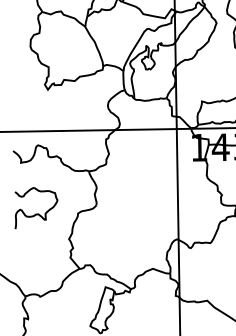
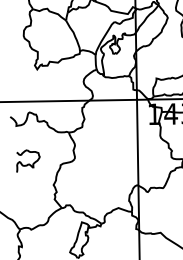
part: (36, 208) -> (28, 161), size x0.7

